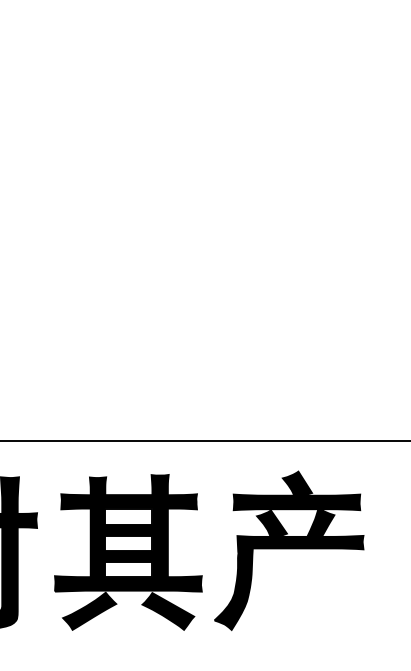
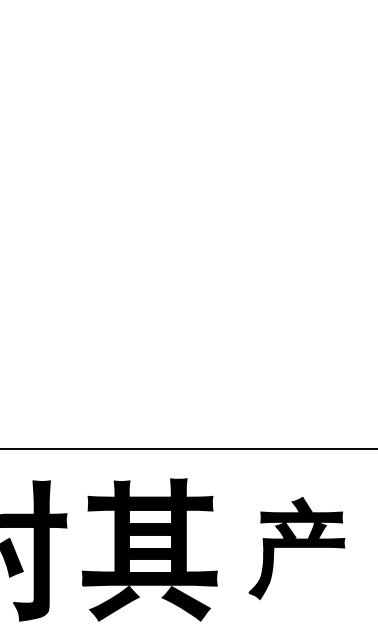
part: (289, 550) -> (296, 548), size x0.7

